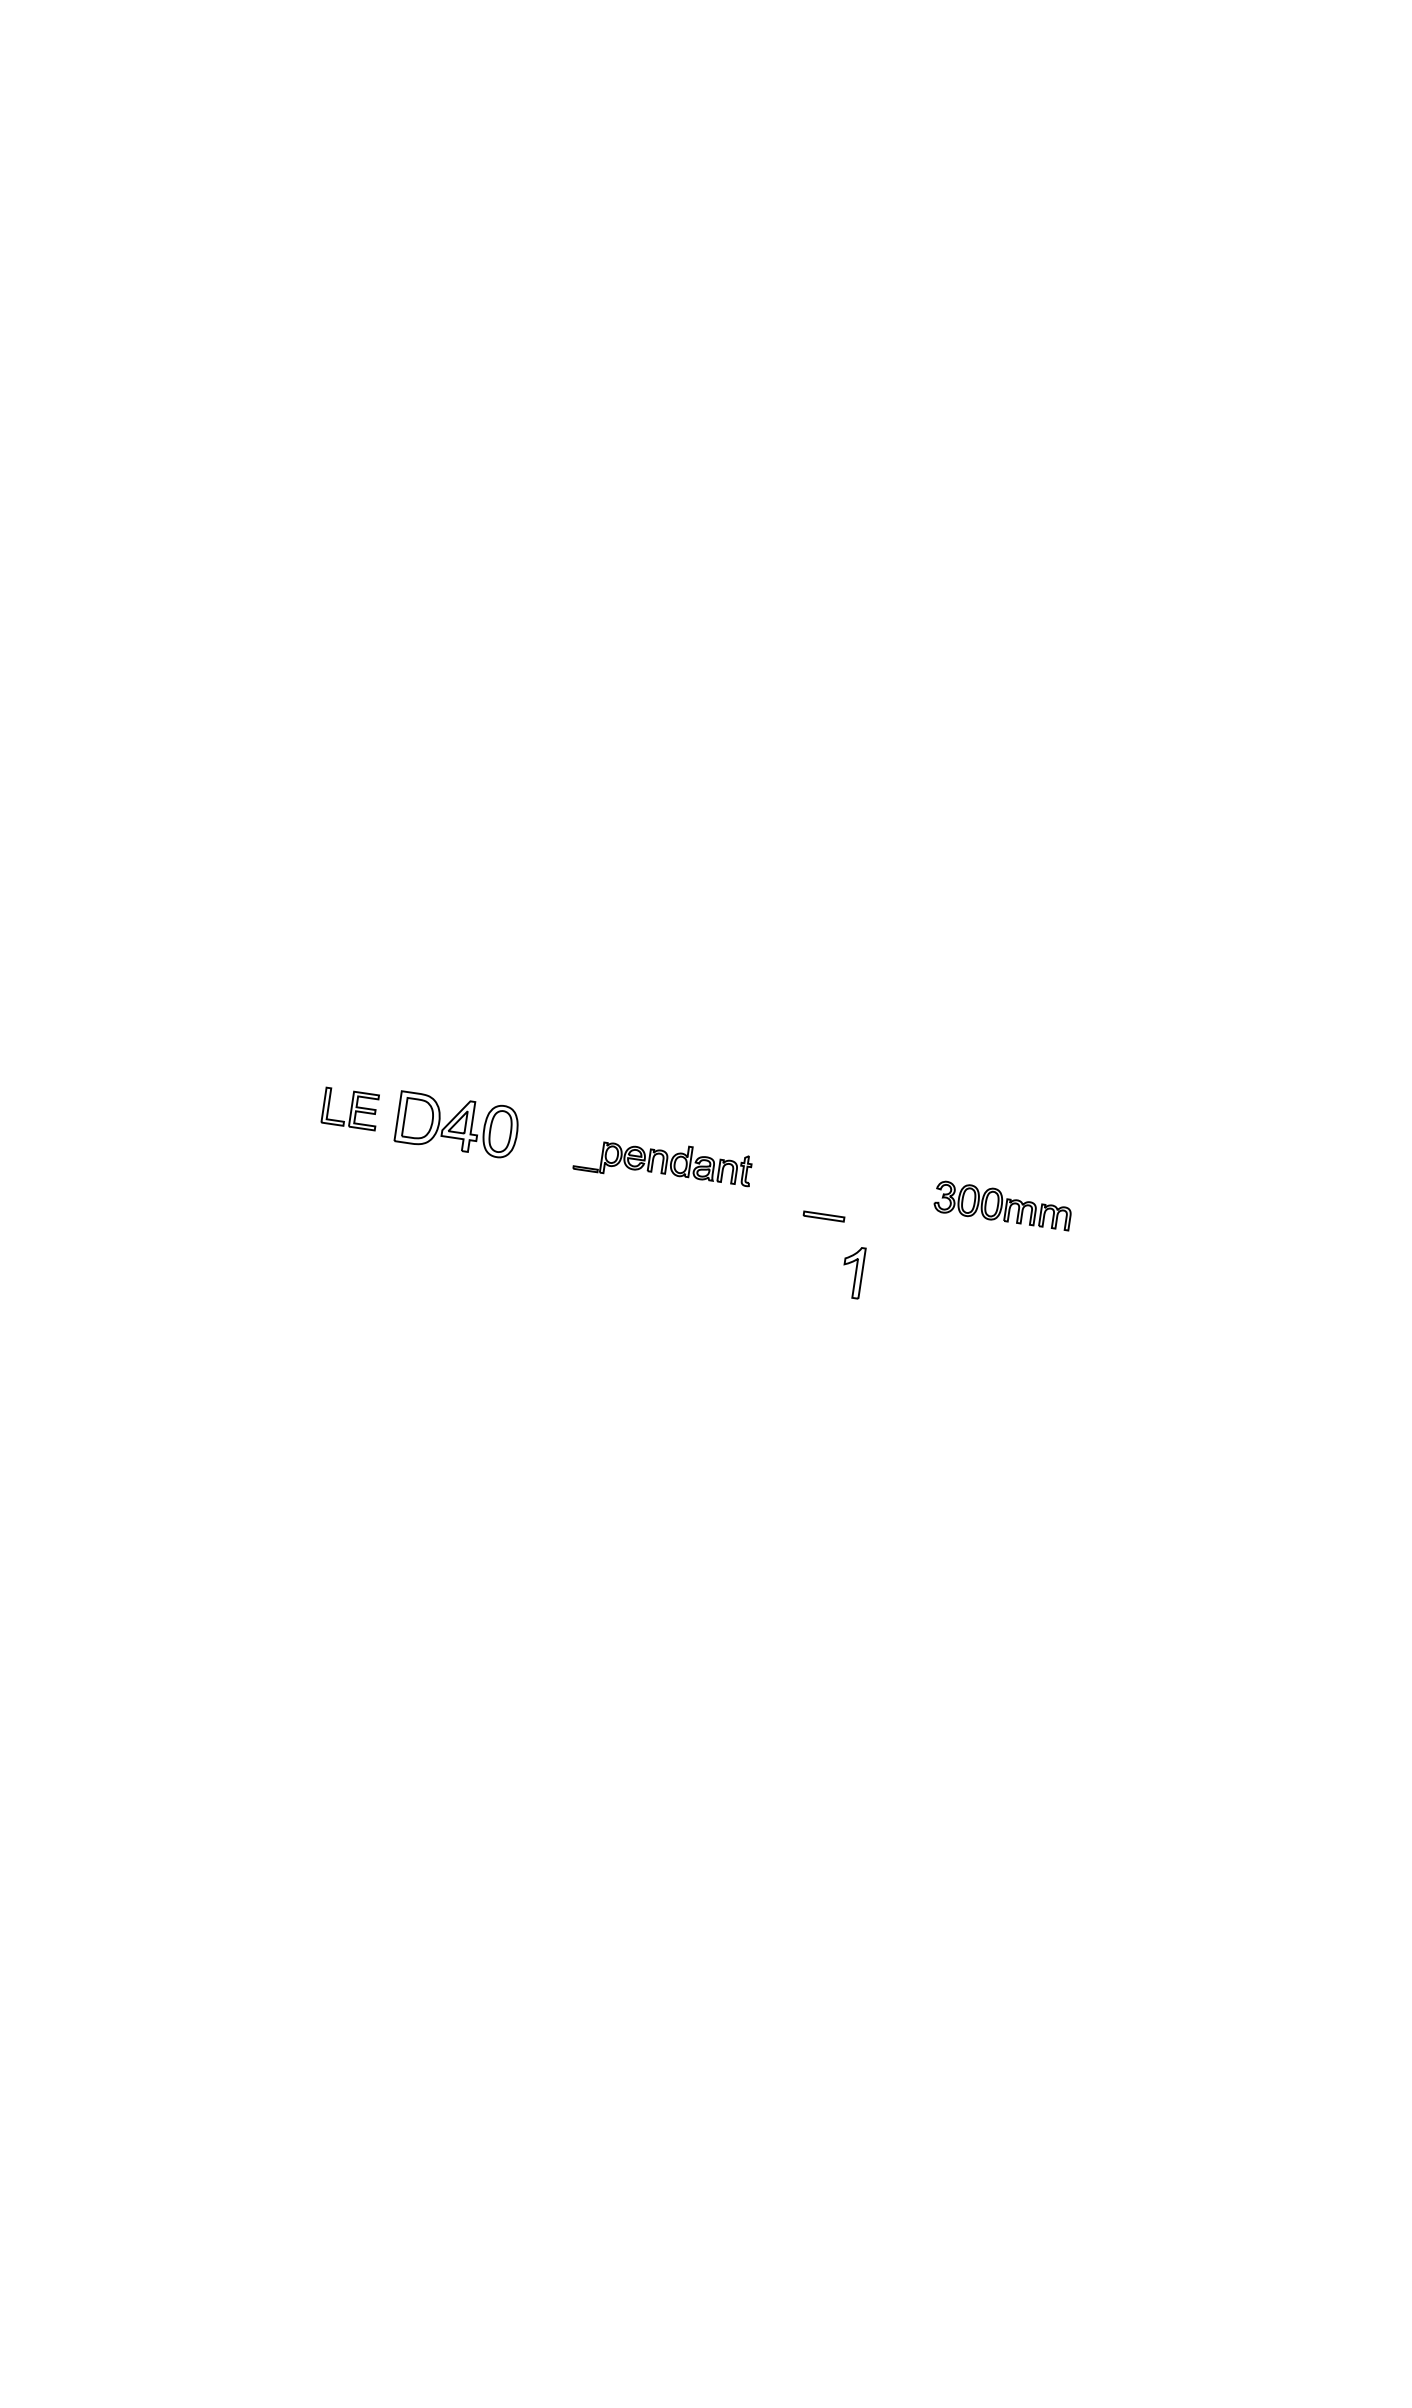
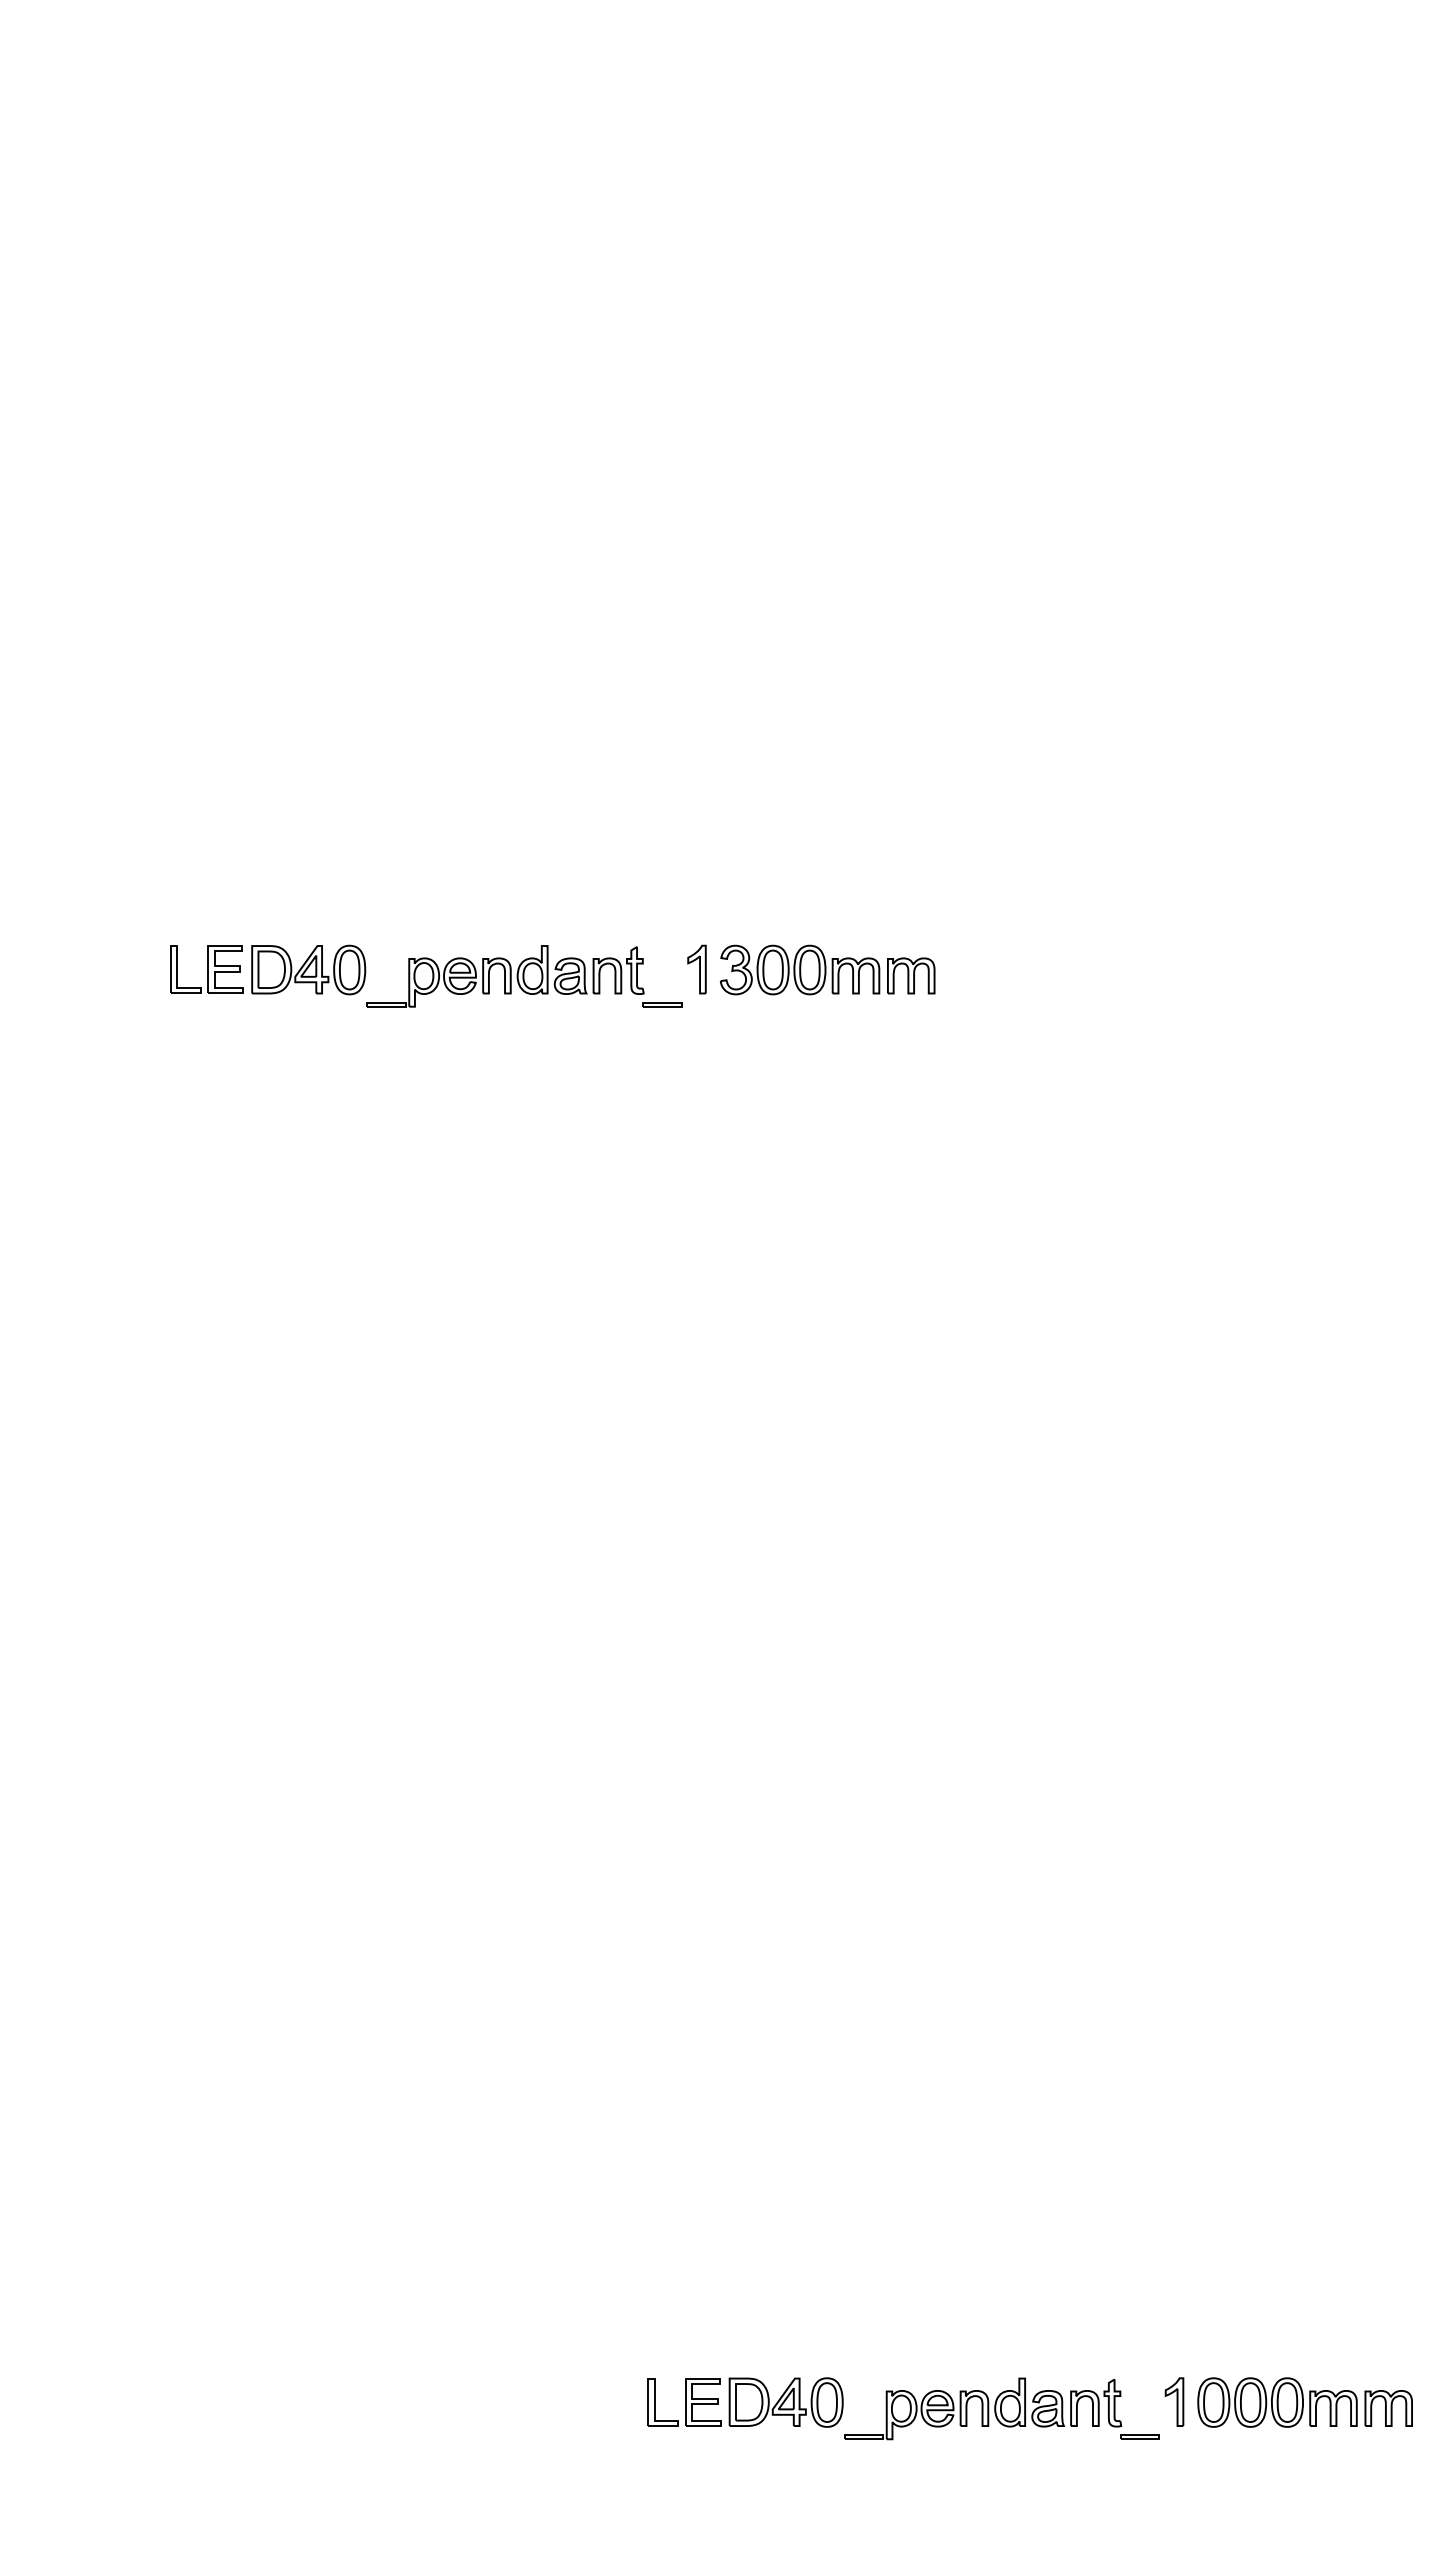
part: (350, 1108) -> (206, 969), size x1.43
part: (663, 1162) -> (505, 976), size x1.67
part: (1002, 1205) -> (827, 969), size x1.67
part: (852, 1272) -> (696, 969), moved

